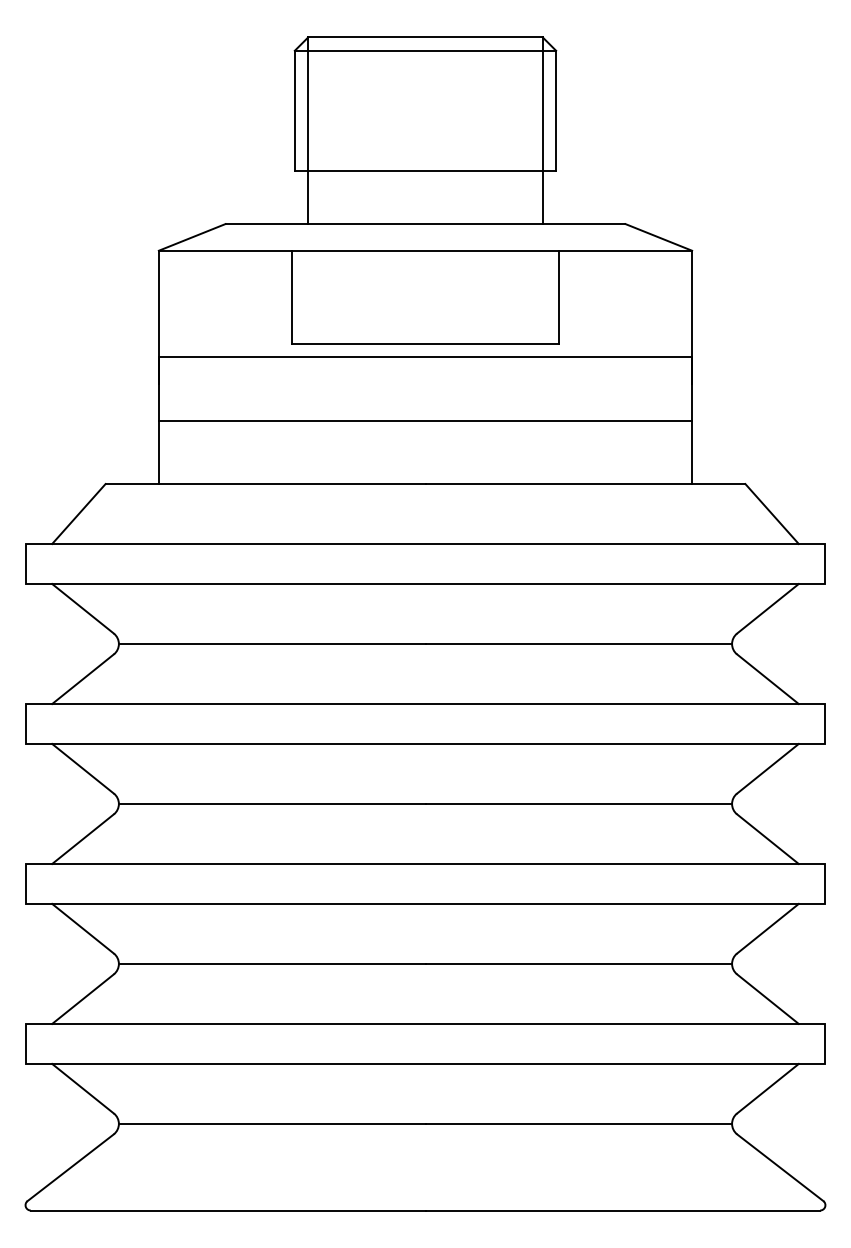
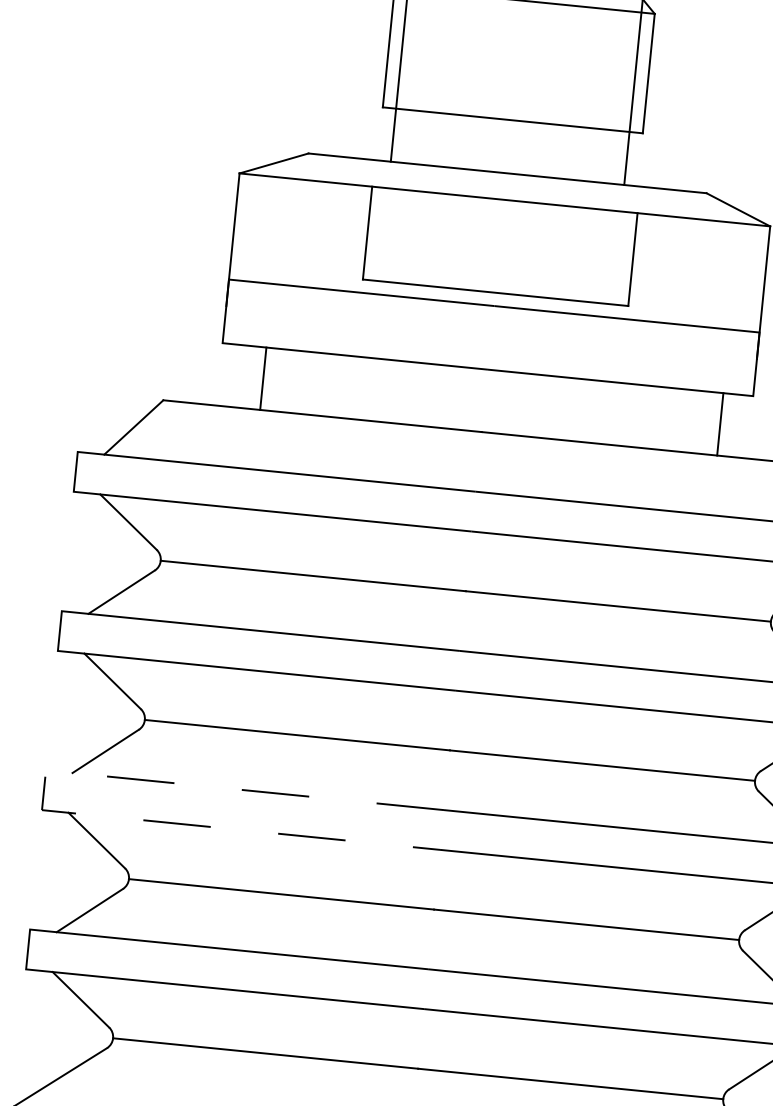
line: (158, 452) -> (262, 378), moved
line: (692, 452) -> (720, 424), moved
line: (25, 883) -> (44, 789), solid -> dashed

